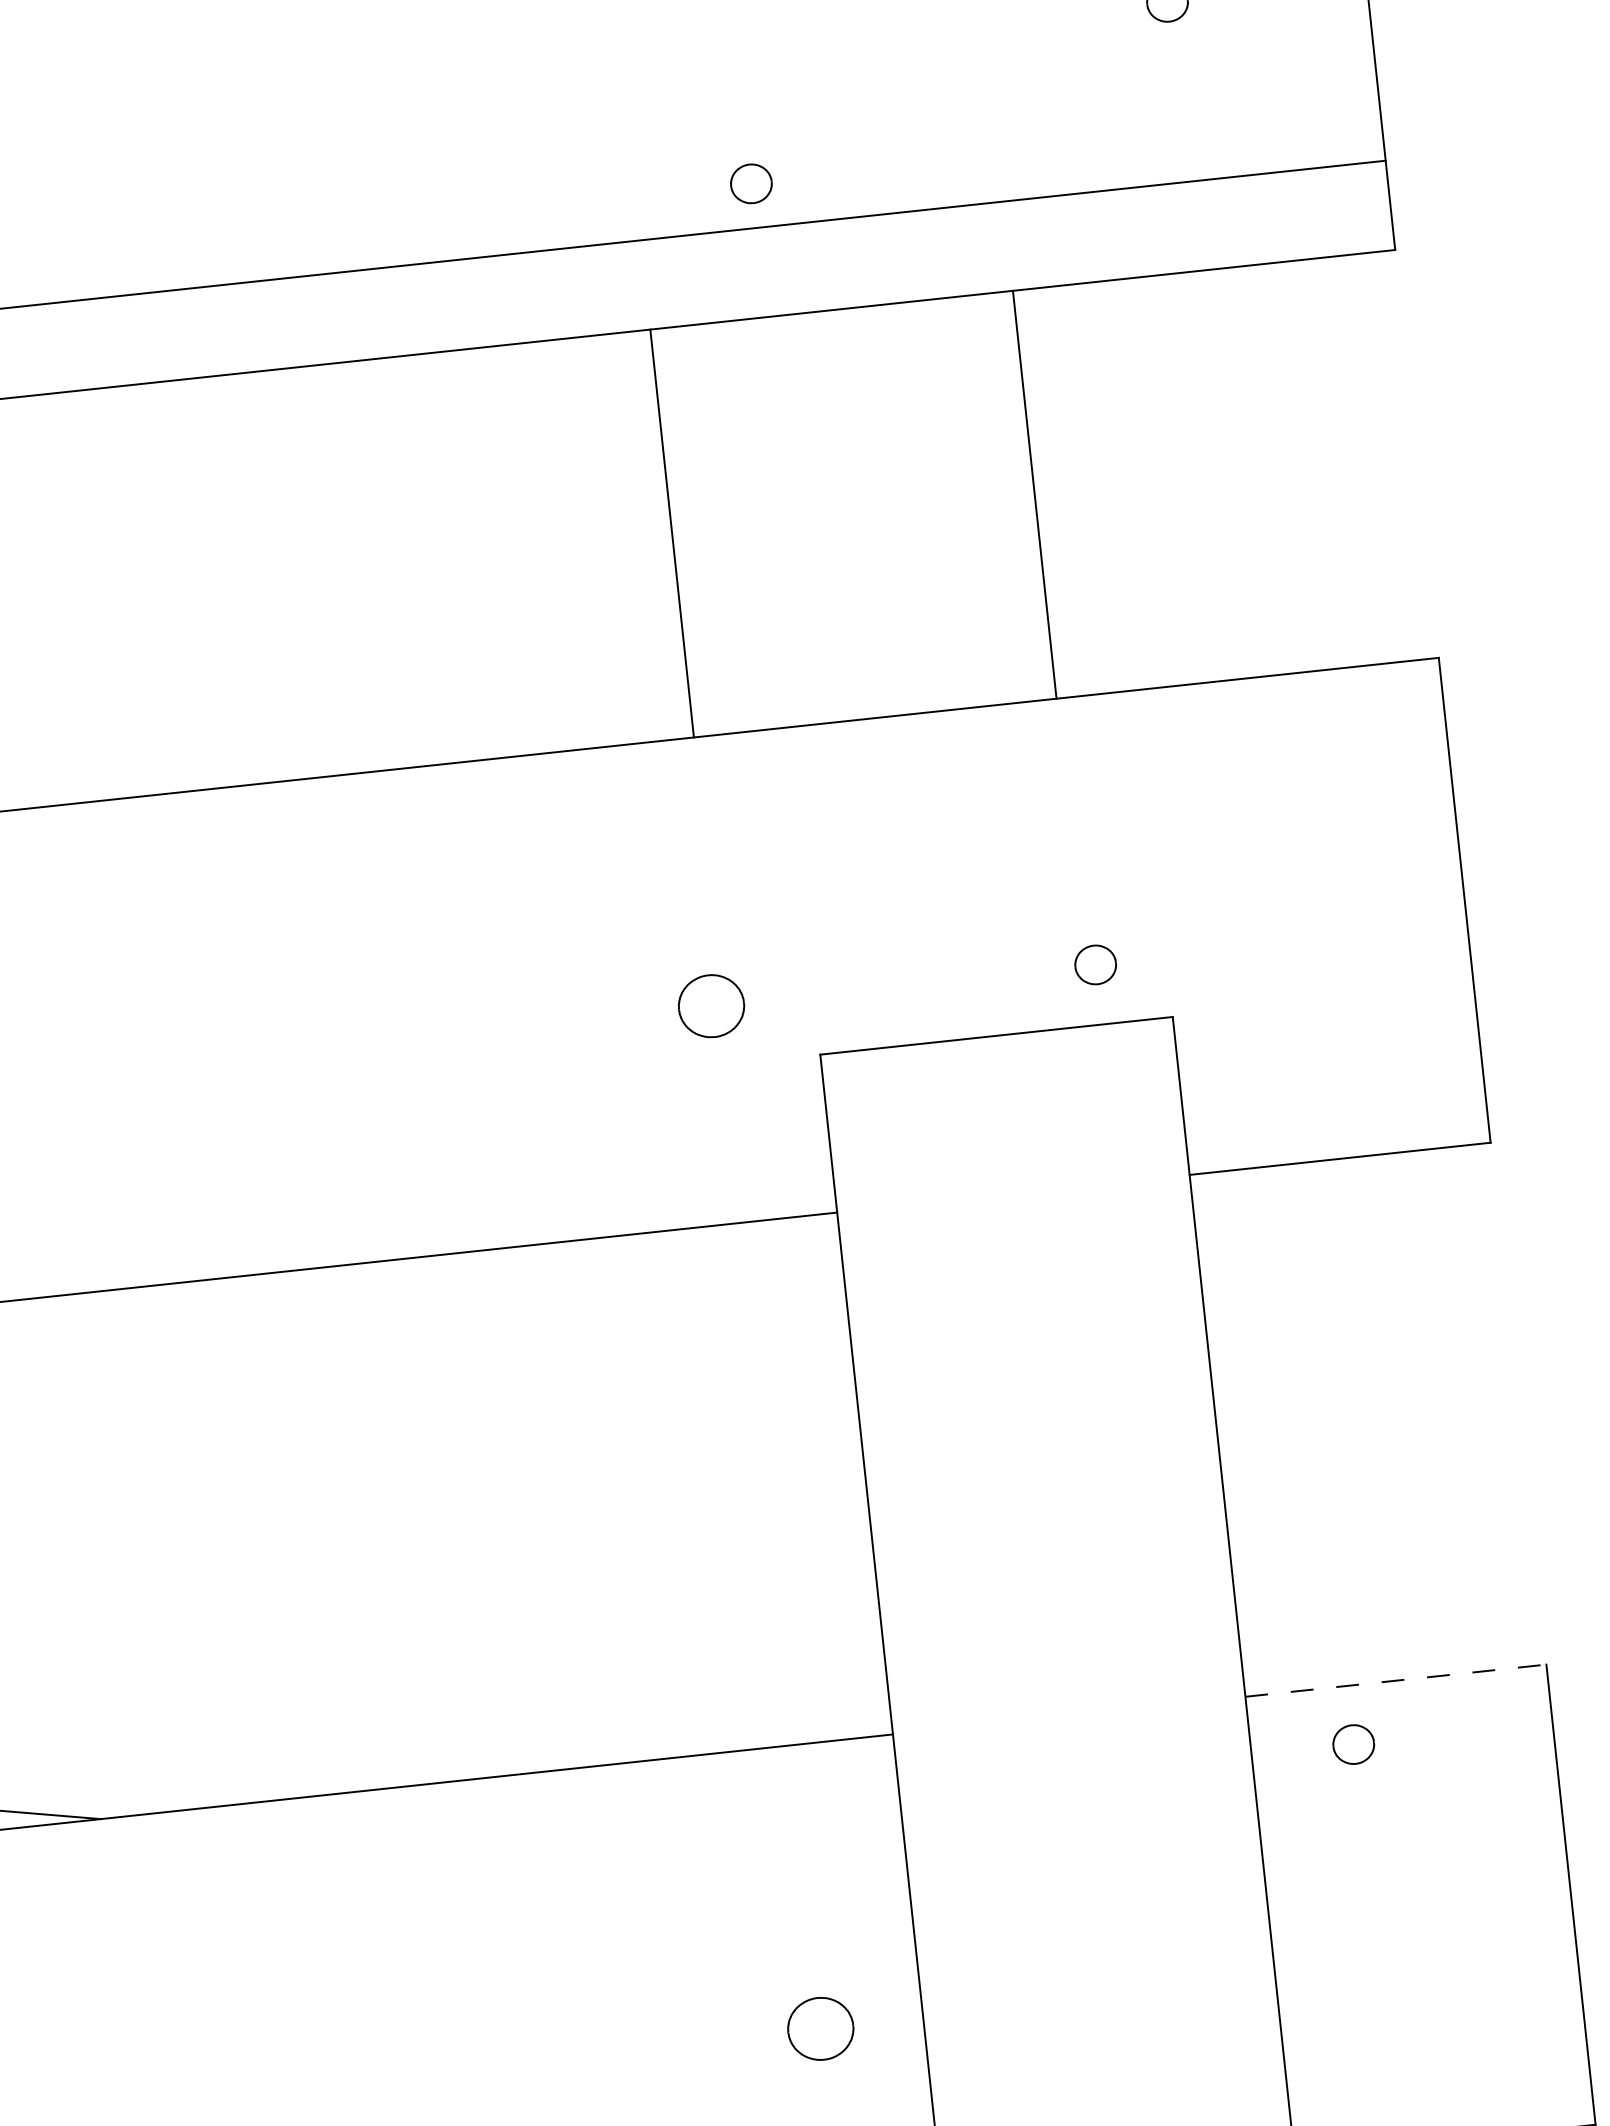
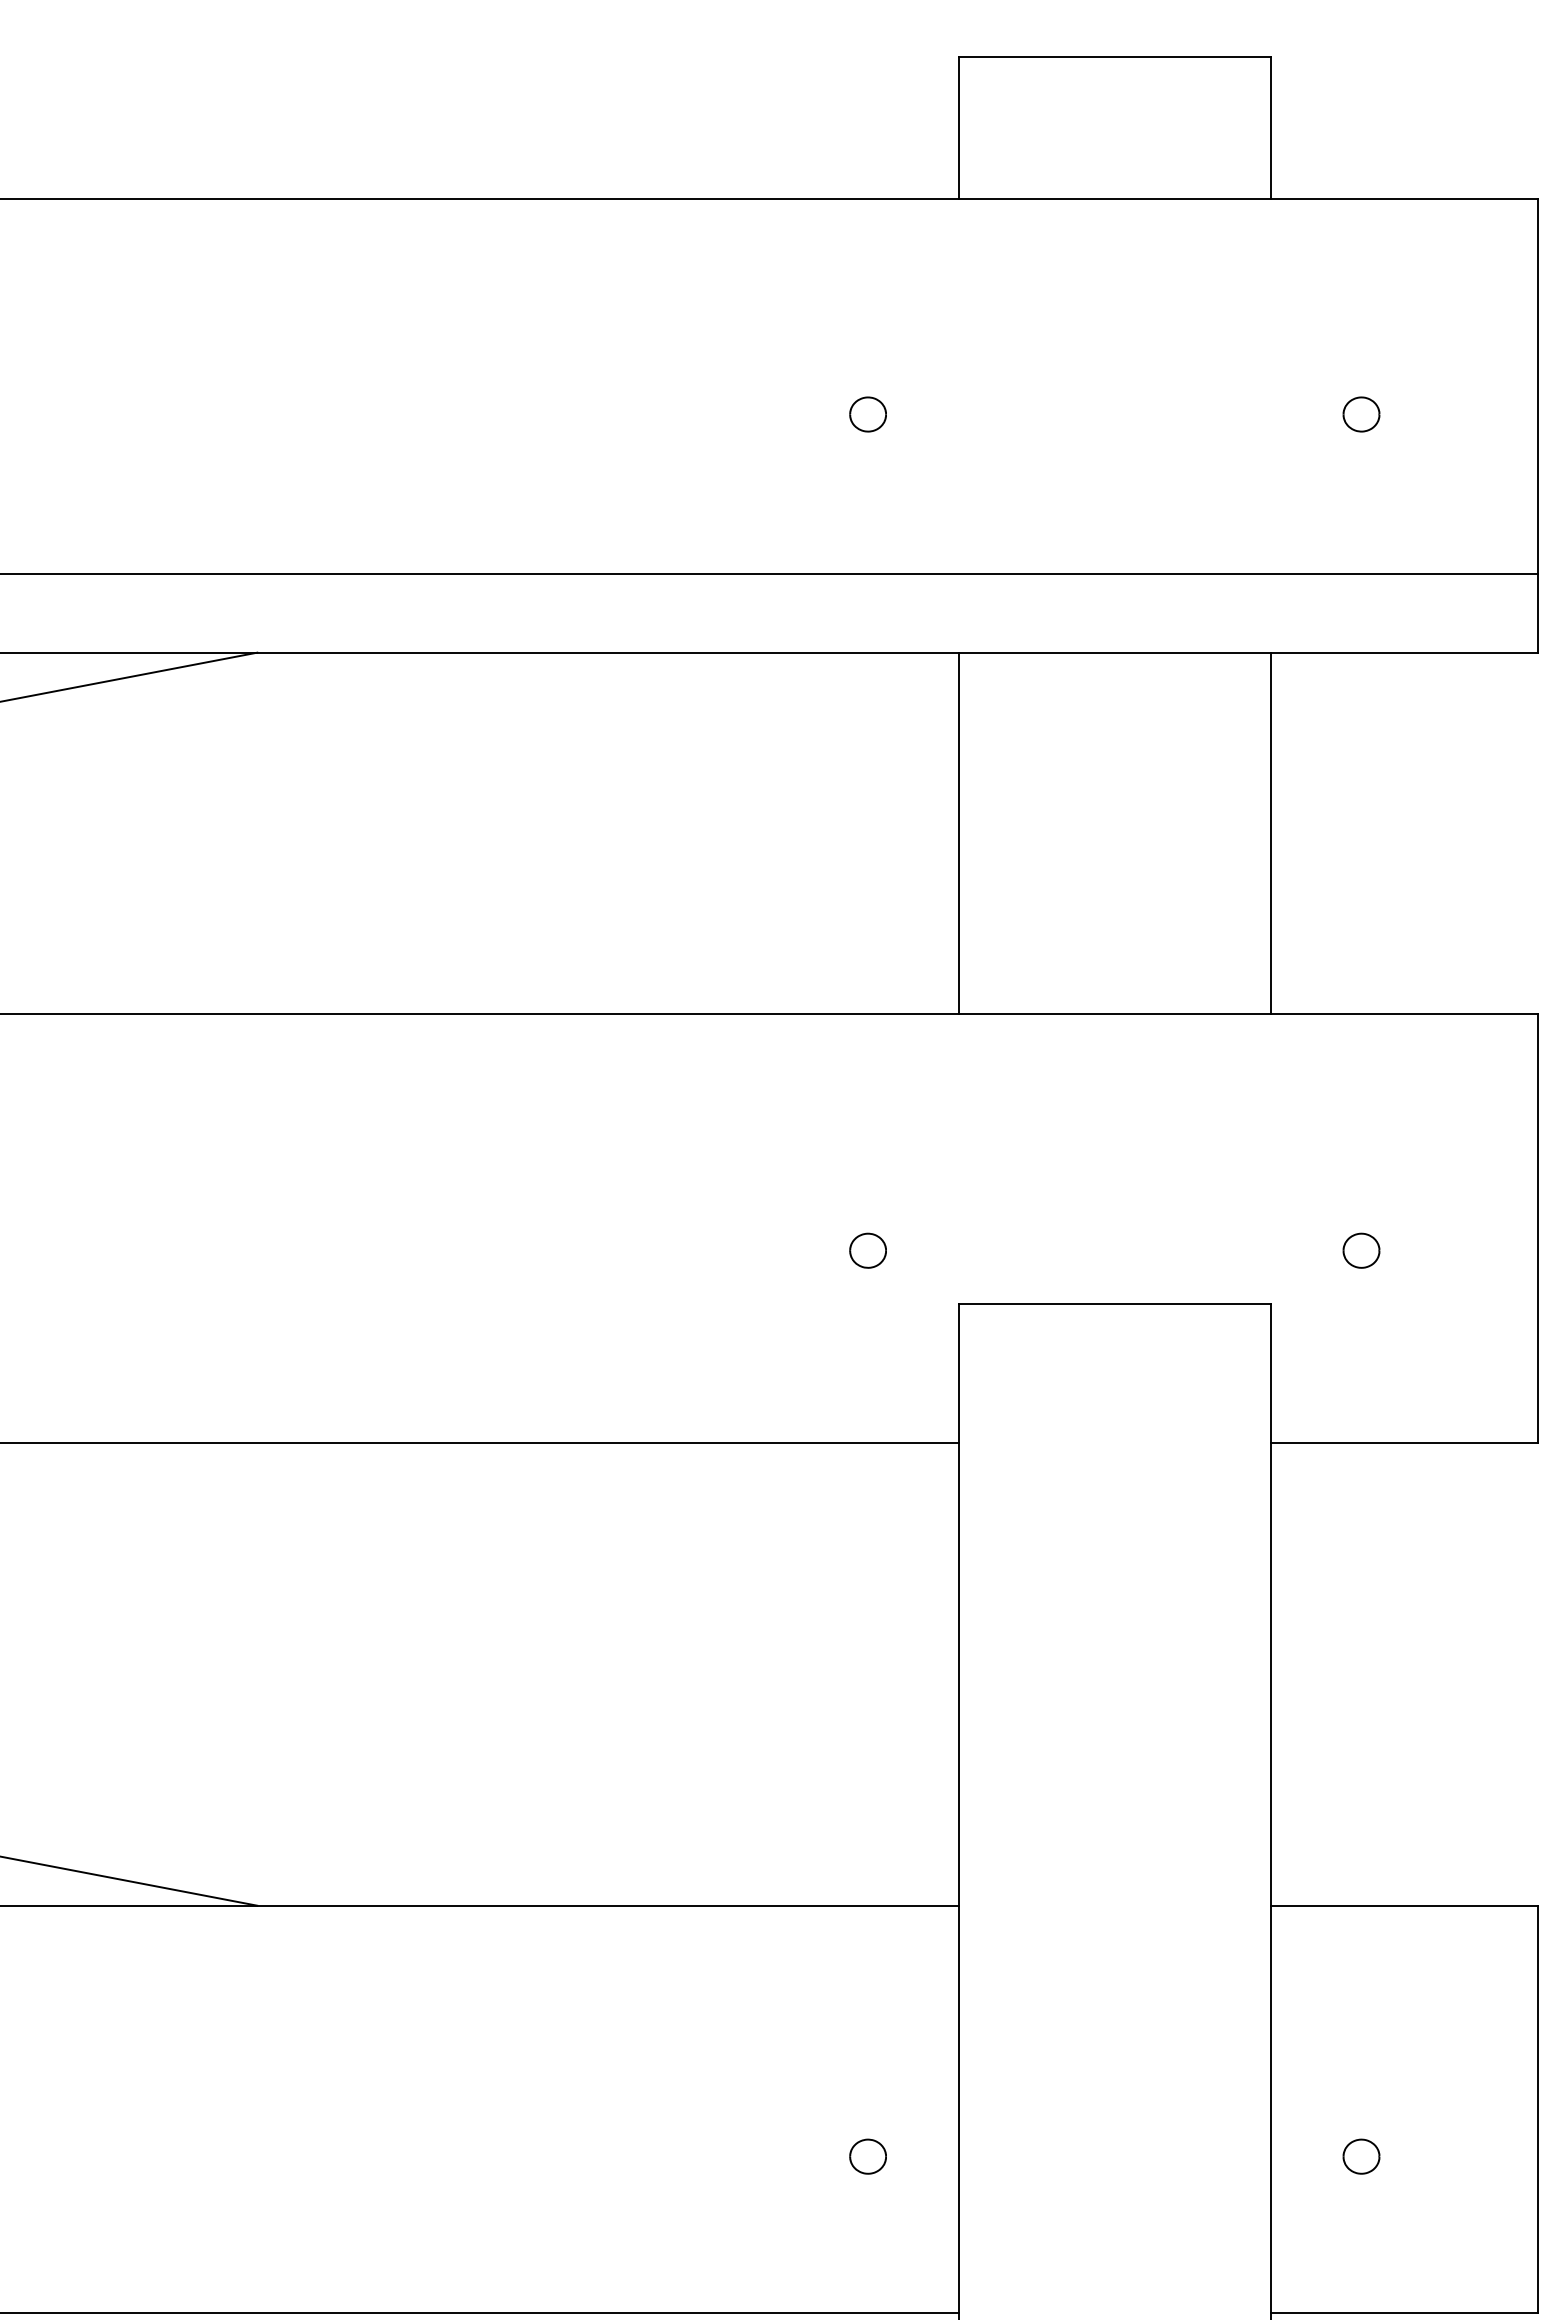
part: (750, 183) -> (867, 414), moved
line: (1035, 493) -> (1271, 832), moved
line: (671, 532) -> (958, 832), moved
part: (1095, 964) -> (1361, 1250), moved
part: (710, 1005) -> (867, 1250), size x0.62
line: (1395, 1680) -> (1404, 1905), dashed -> solid
part: (1353, 1744) -> (1361, 2156), moved
part: (819, 2028) -> (867, 2156), size x0.62

